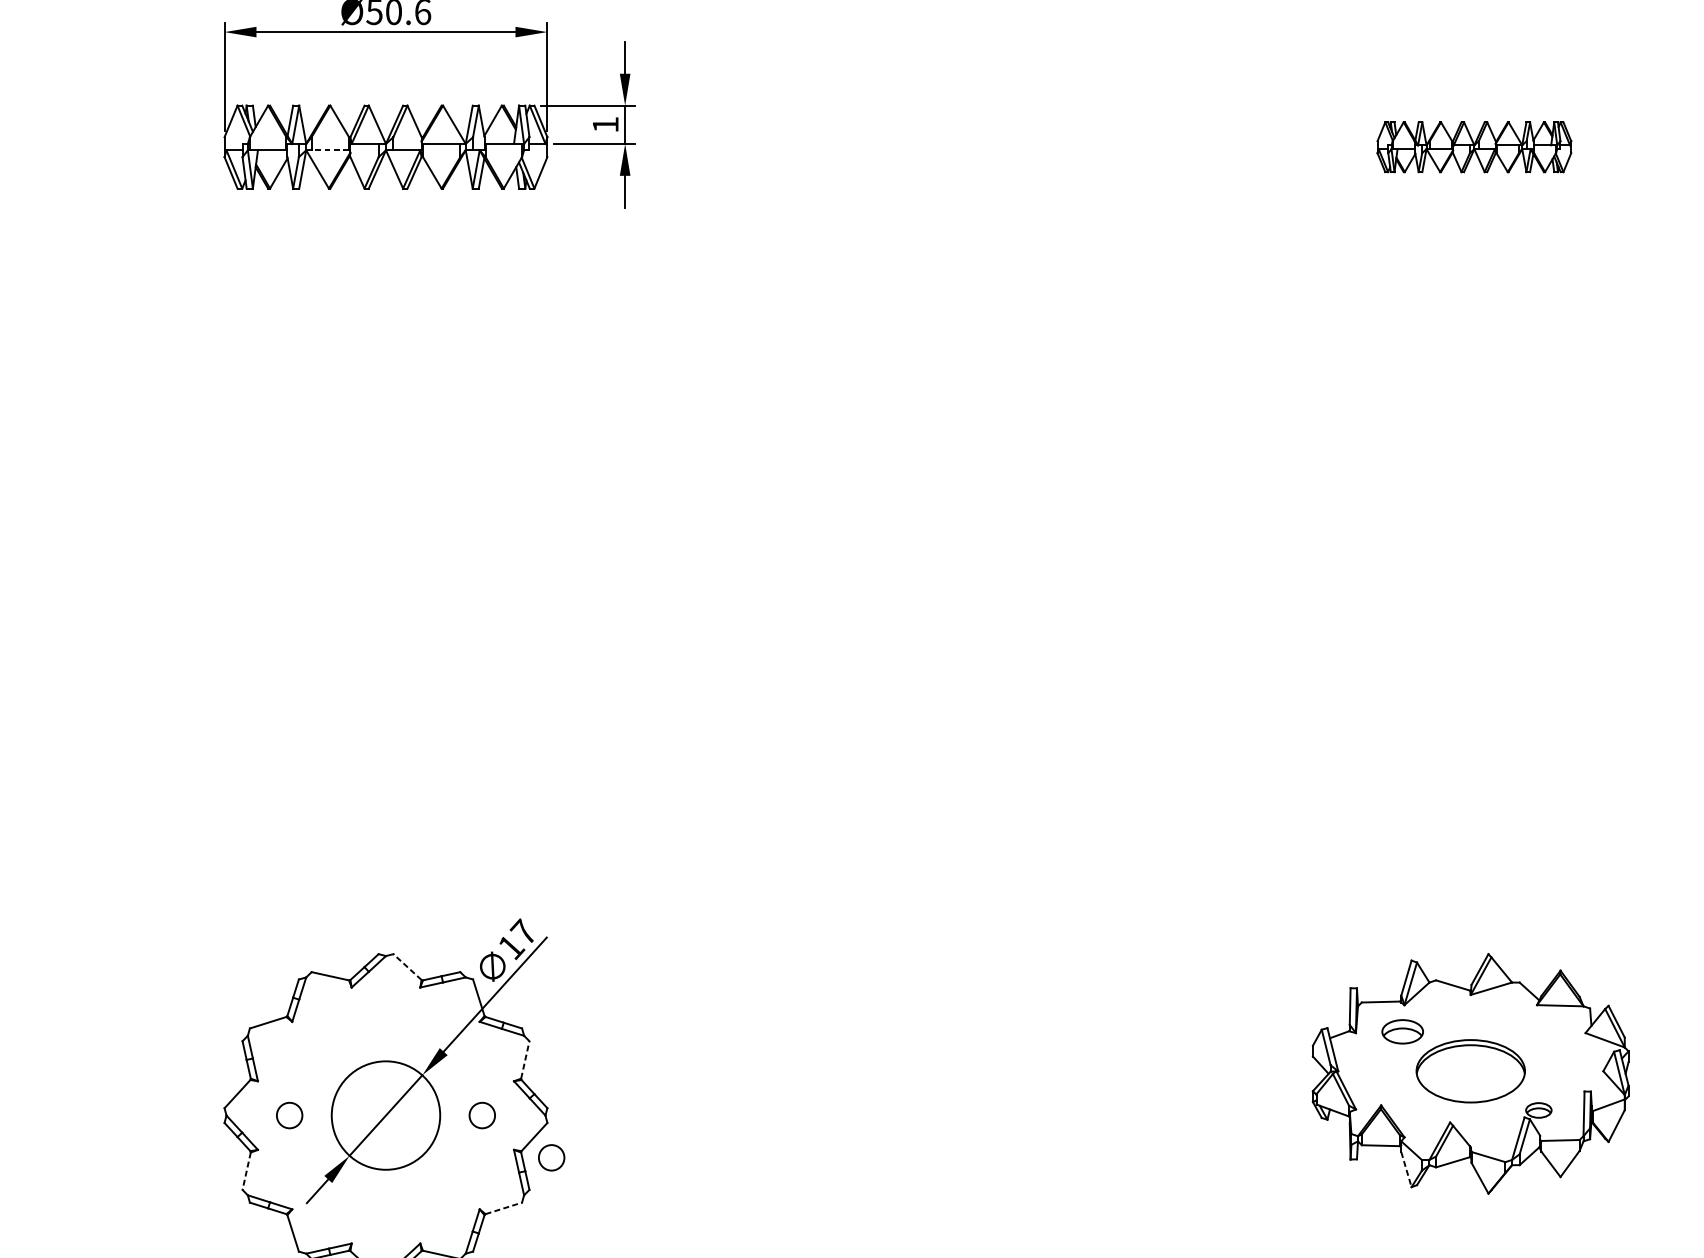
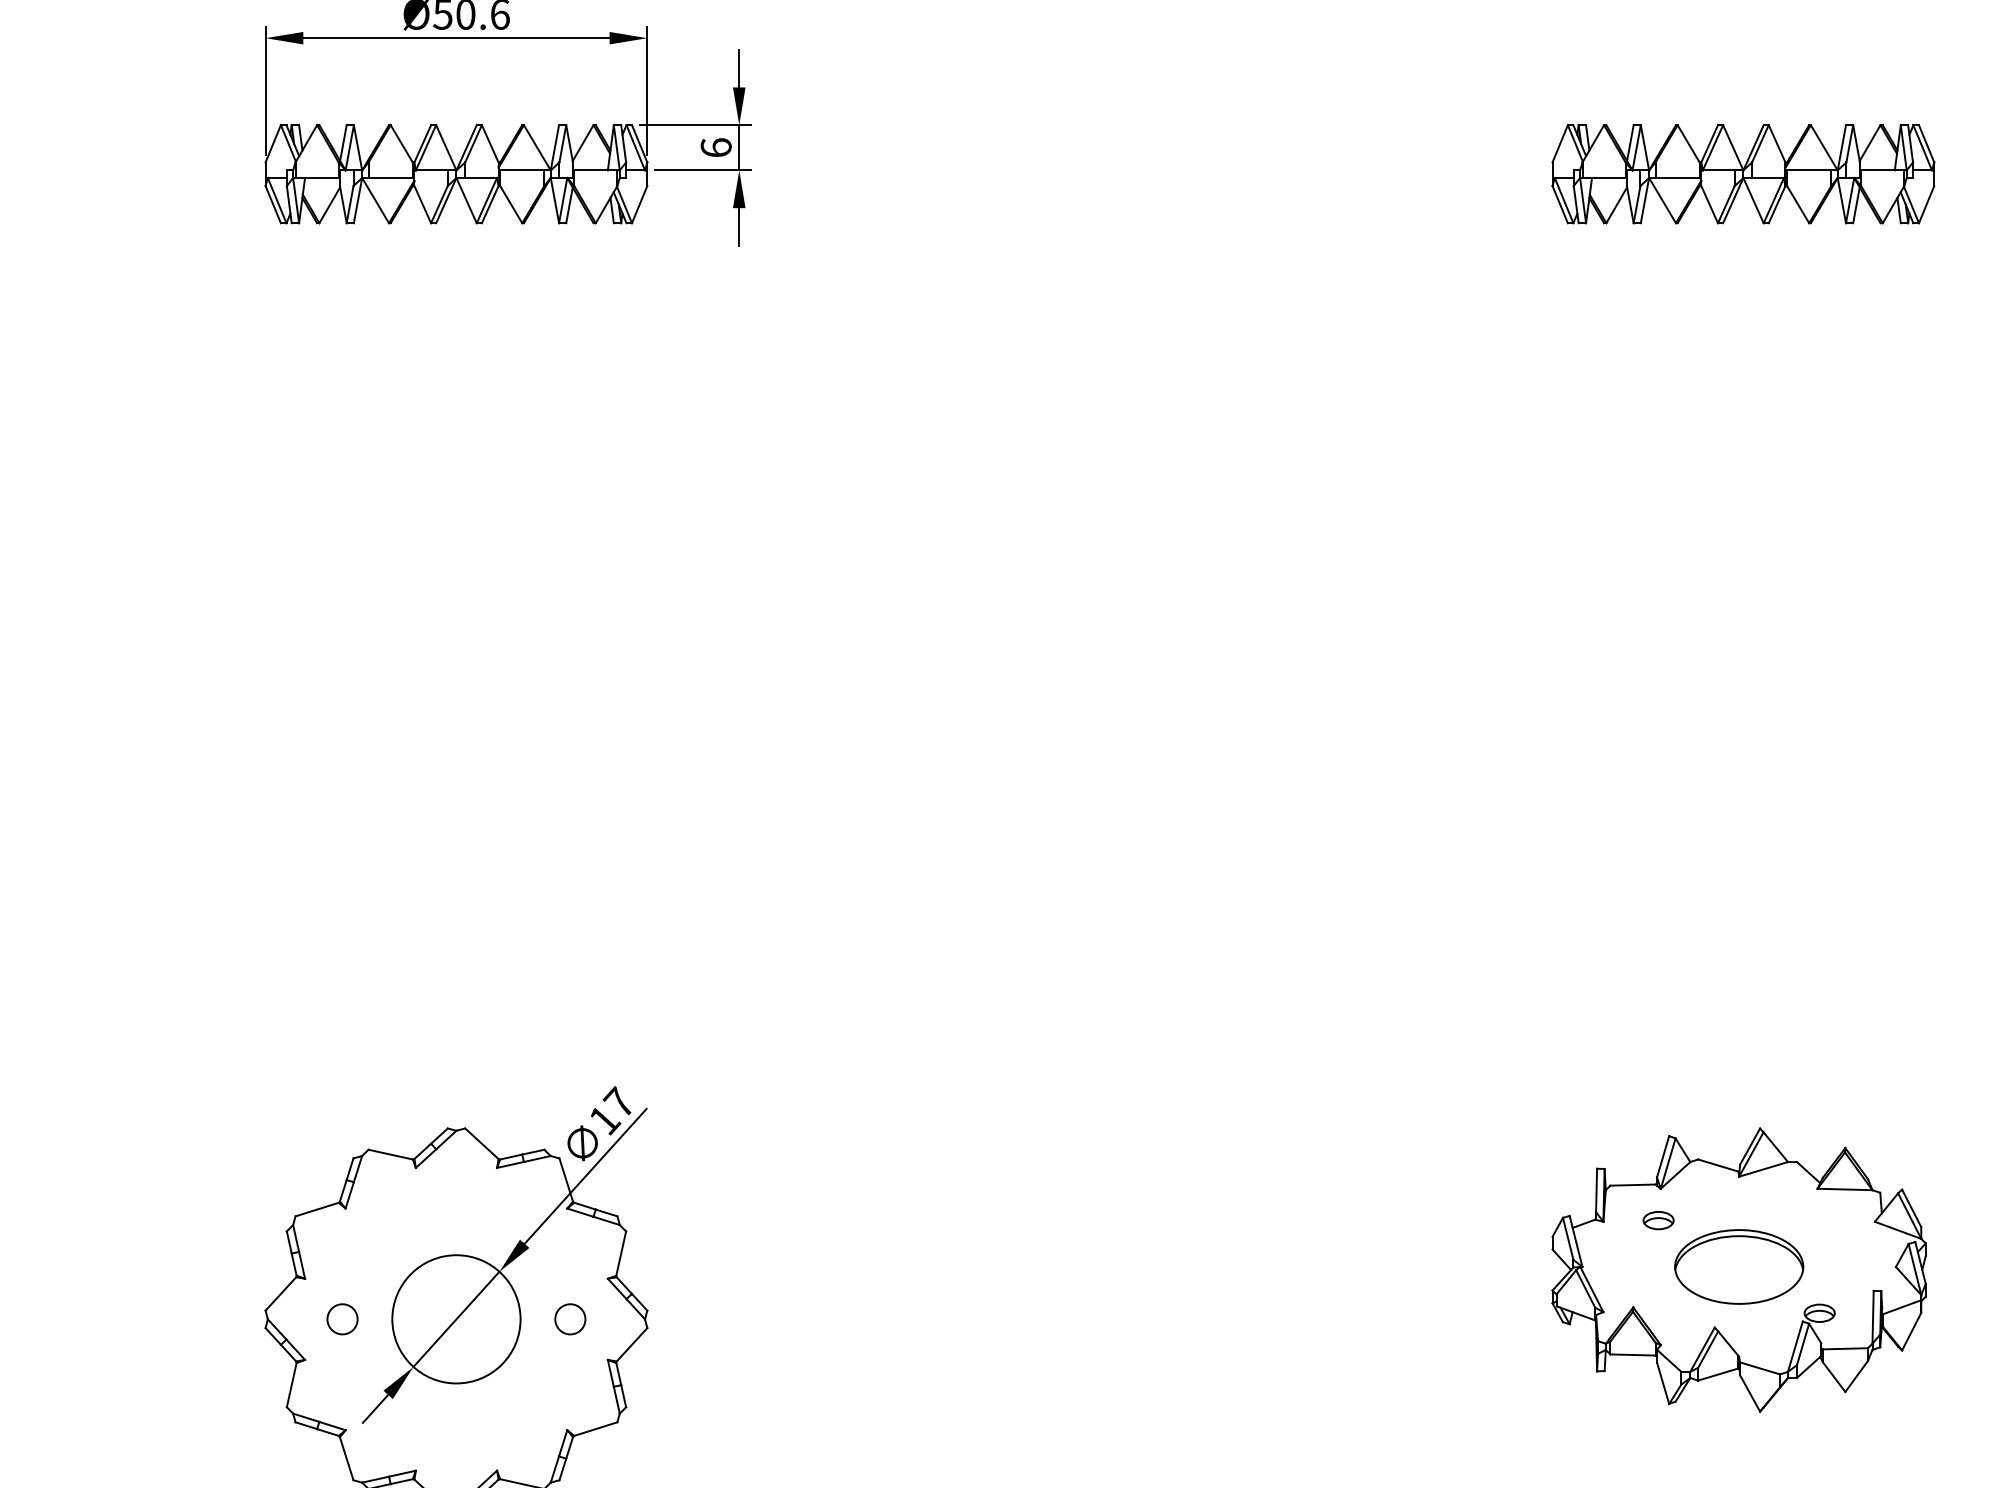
text: (605, 124) -> (715, 147), 1 -> 6
part: (1474, 147) -> (1743, 174), size x1.67
line: (330, 149) -> (390, 177), dashed -> solid
line: (407, 966) -> (481, 1143), dashed -> solid
part: (1402, 1031) -> (1658, 1220), size x0.62
line: (525, 1059) -> (621, 1253), dashed -> solid
circle: (551, 1157) -> (652, 1369), removed
line: (1406, 1169) -> (1663, 1383), dashed -> solid
line: (246, 1171) -> (291, 1385), dashed -> solid
line: (503, 1208) -> (595, 1429), dashed -> solid

